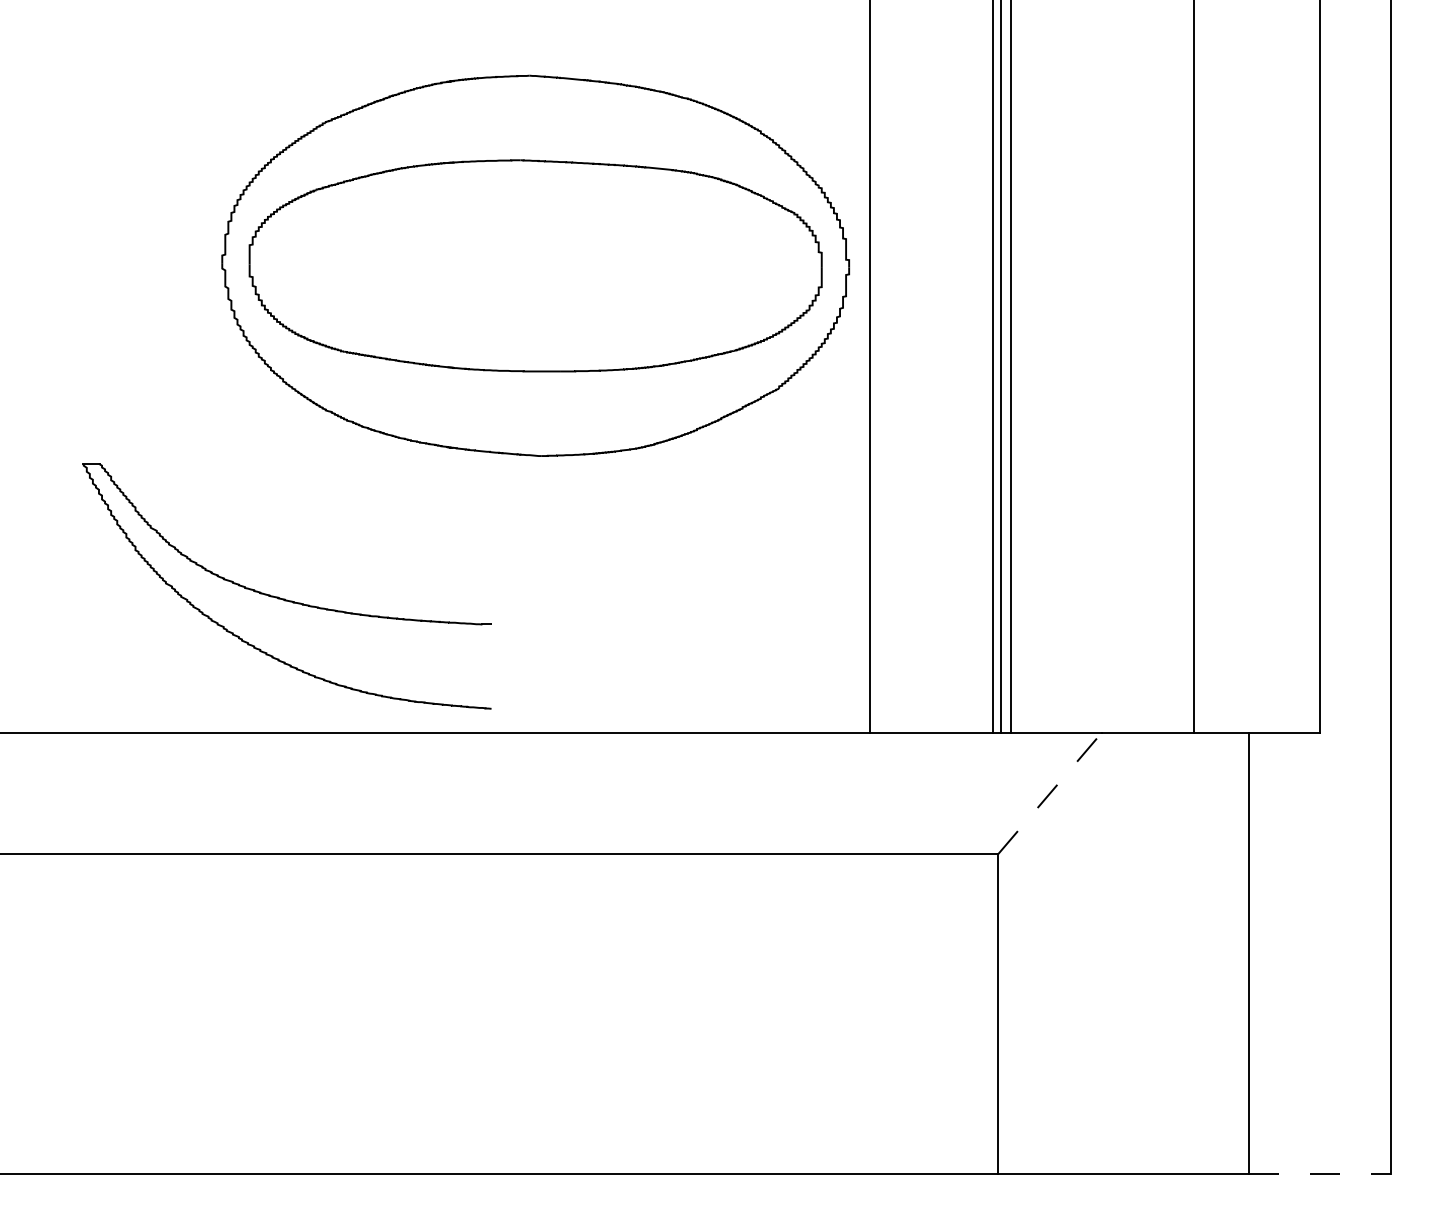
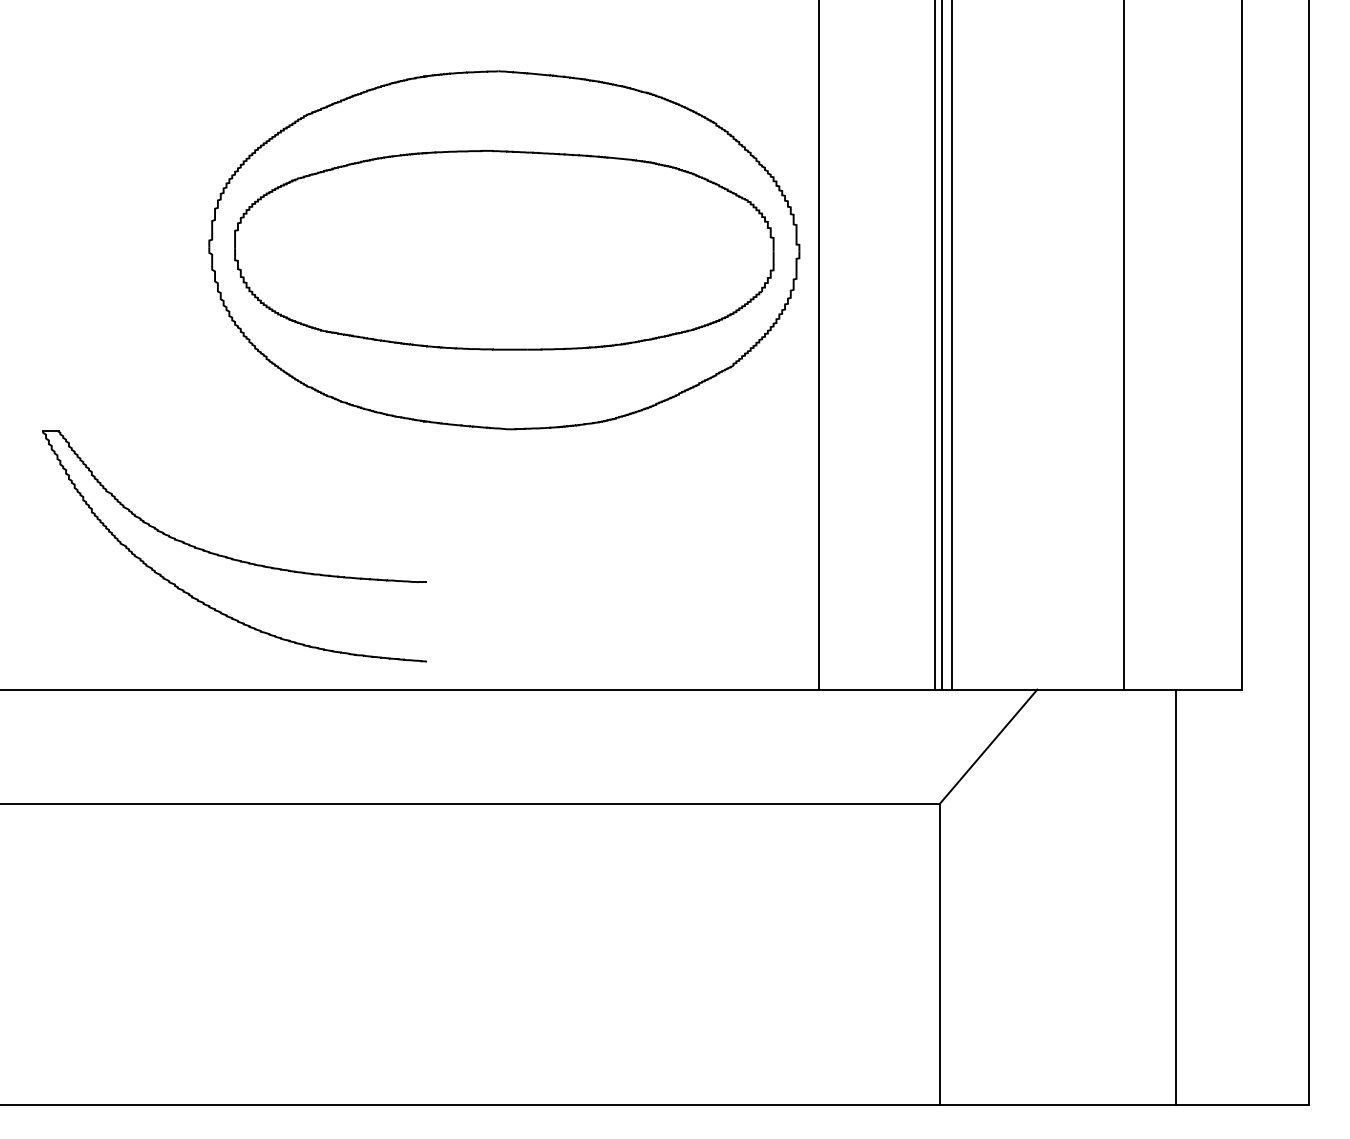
part: (285, 598) -> (233, 557), moved
line: (1050, 793) -> (988, 746), dashed -> solid
line: (1319, 1173) -> (1242, 1104), dashed -> solid

